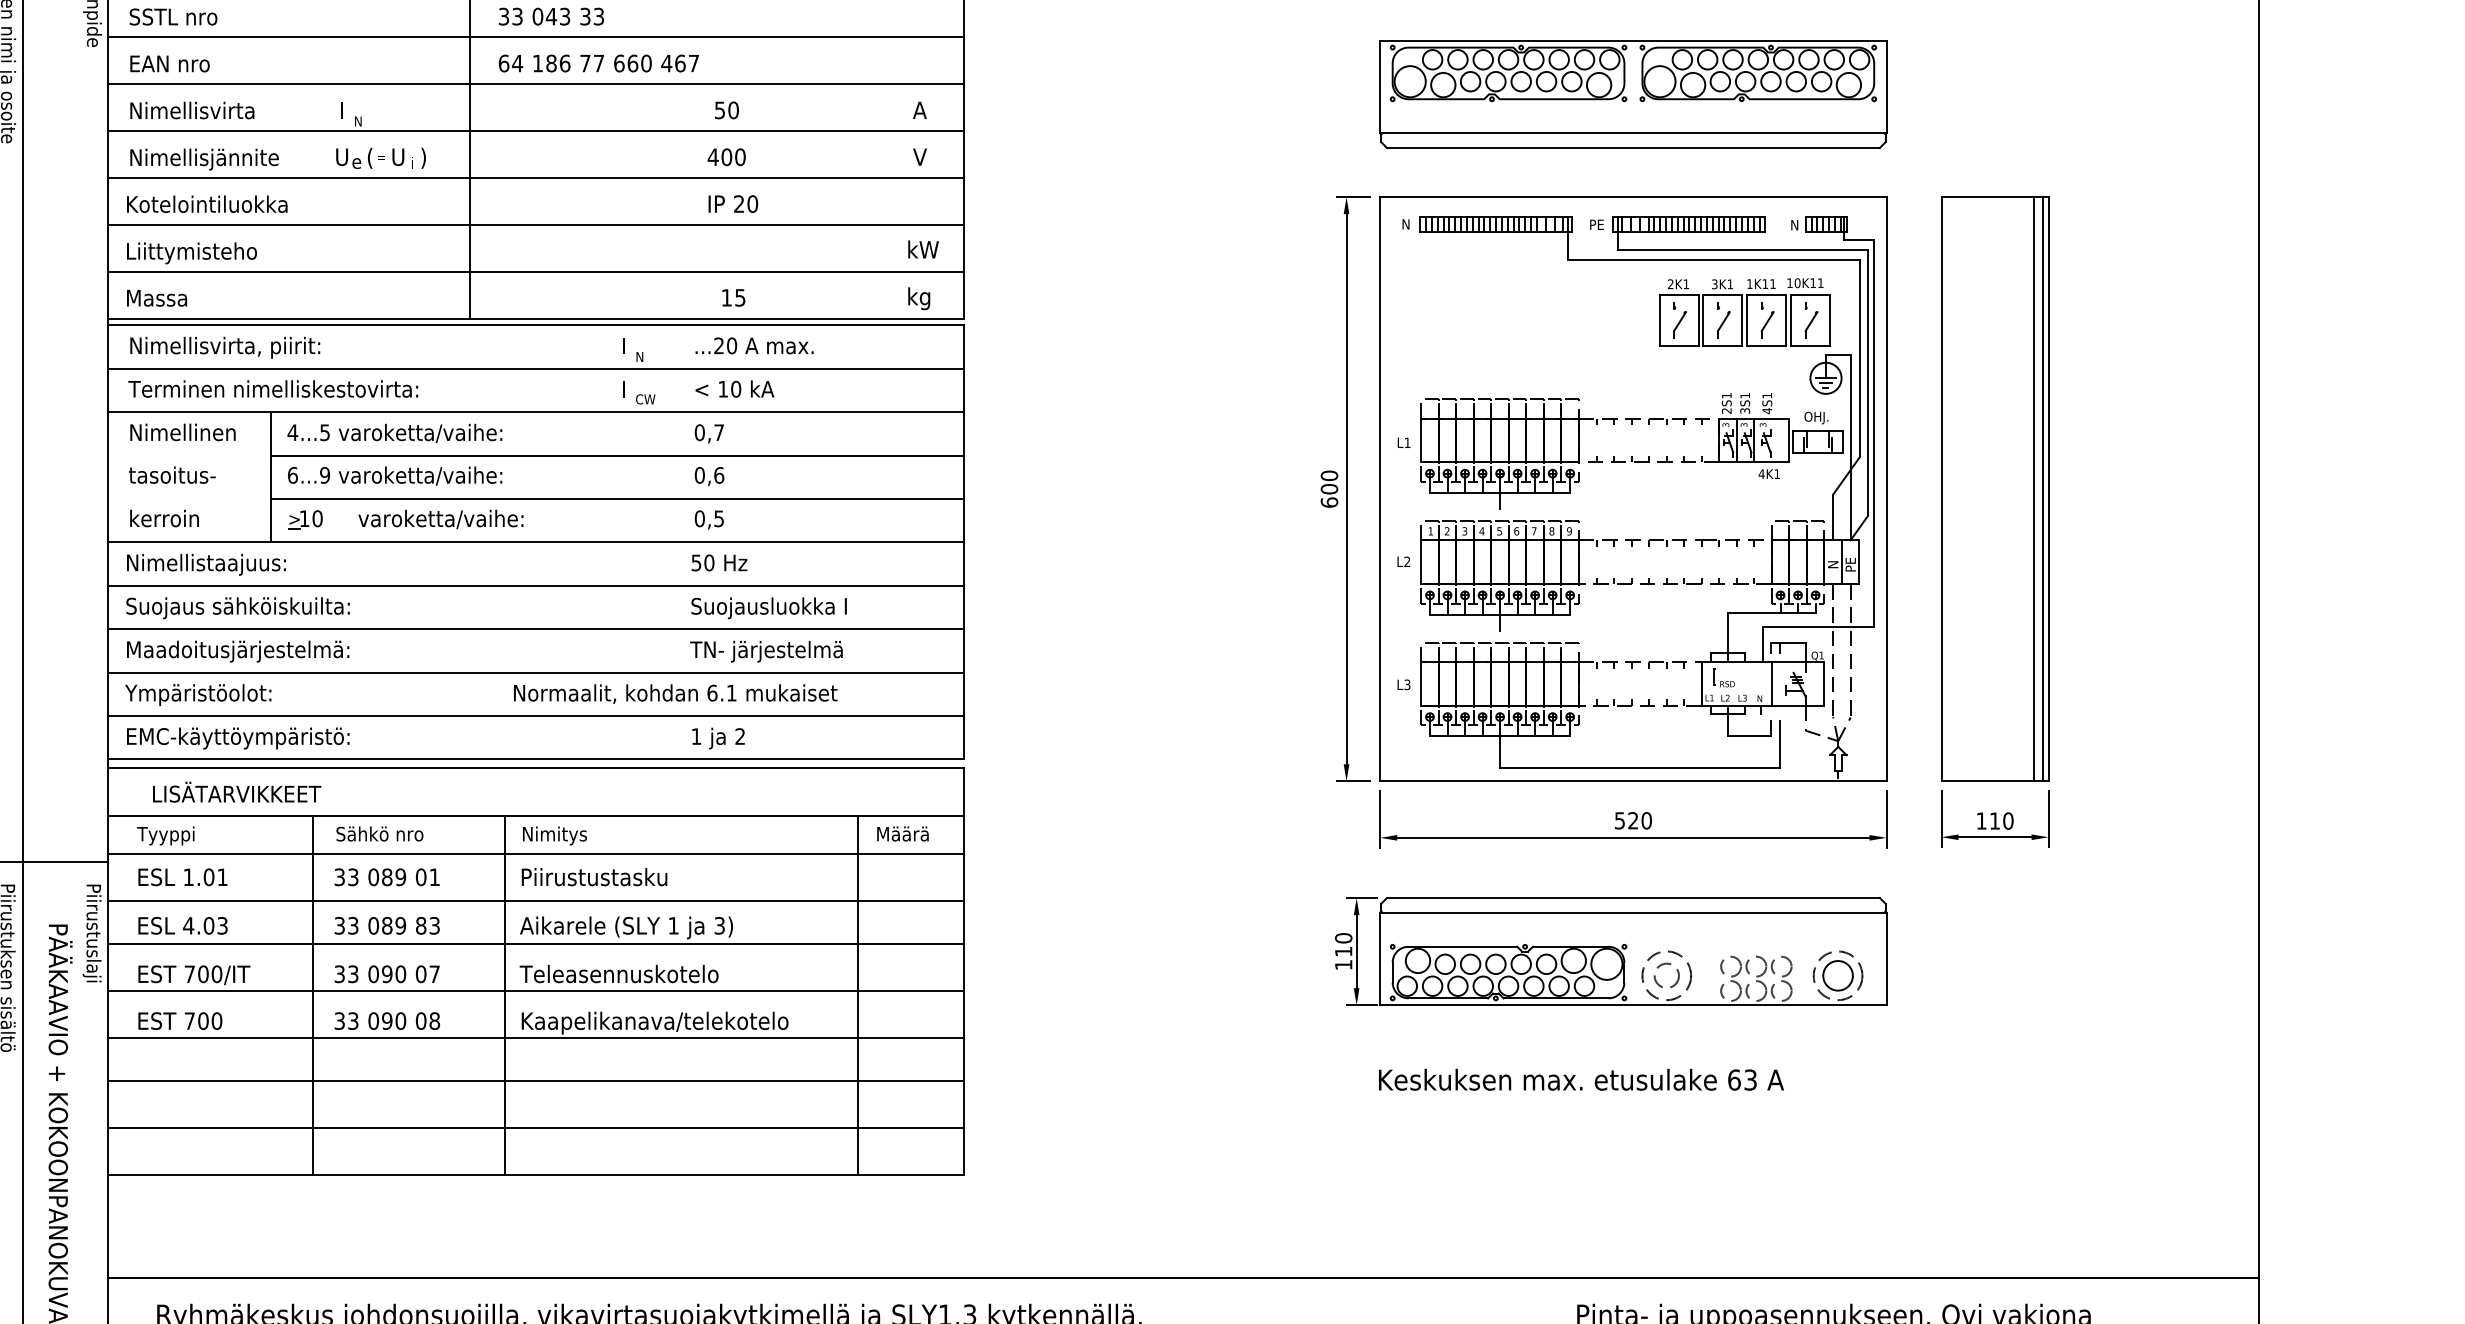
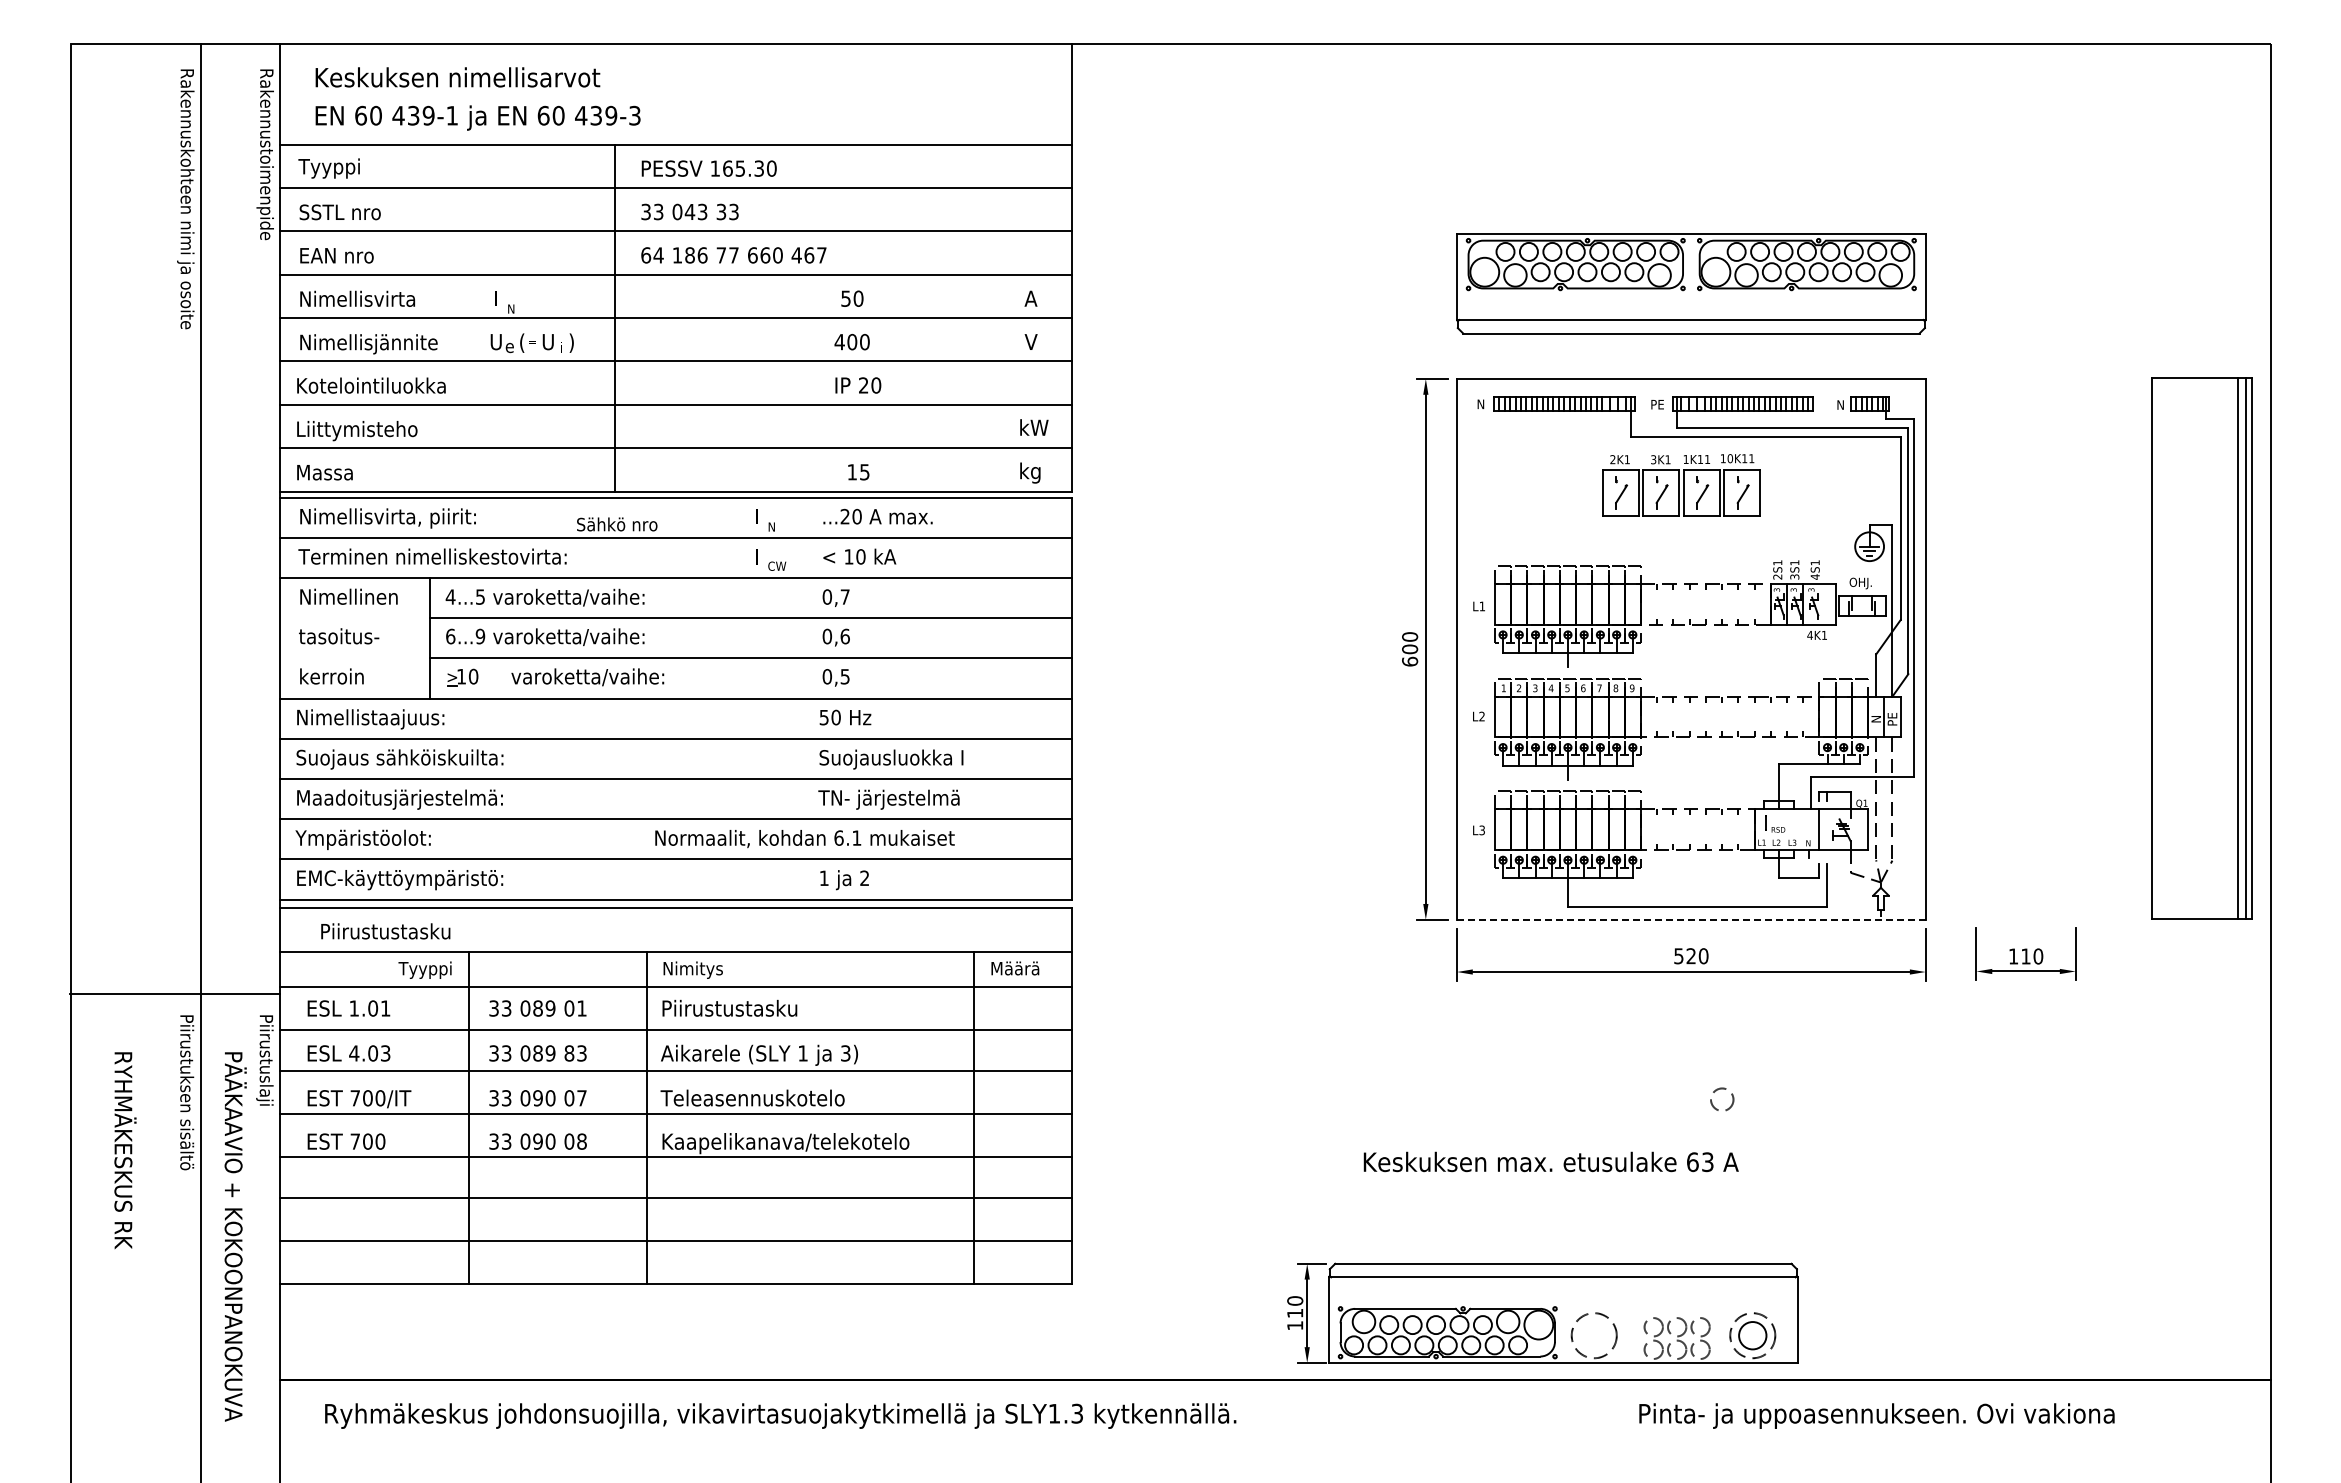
part: (1744, 312) -> (1681, 485), moved
part: (1994, 488) -> (2201, 648), moved
line: (1633, 781) -> (1691, 919), solid -> dashed
text: (237, 791) -> (399, 929), LISÄTARVIKKEET -> Piirustustasku
text: (380, 834) -> (617, 524), moved
text: (165, 835) -> (424, 969), moved
part: (1610, 950) -> (1542, 1312), moved
text: (1580, 1079) -> (1550, 1161), moved

